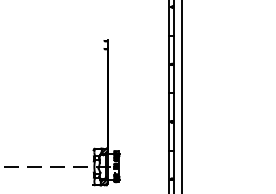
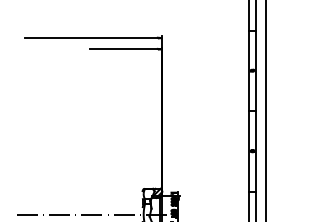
line: (56, 41) -> (90, 38), added
line: (79, 49) -> (122, 49), added

